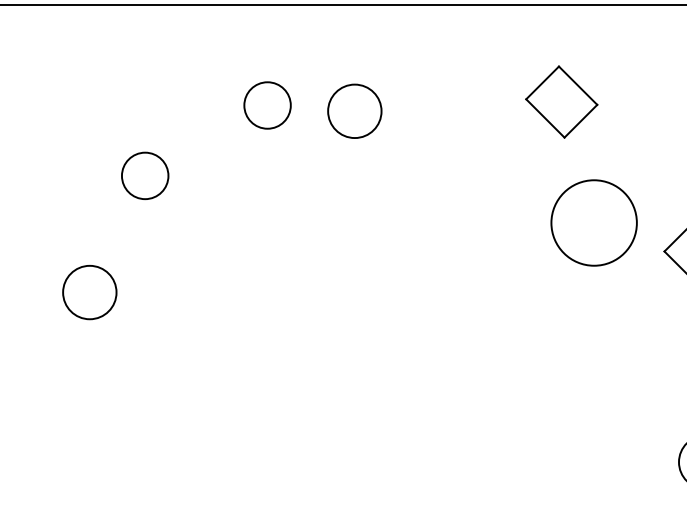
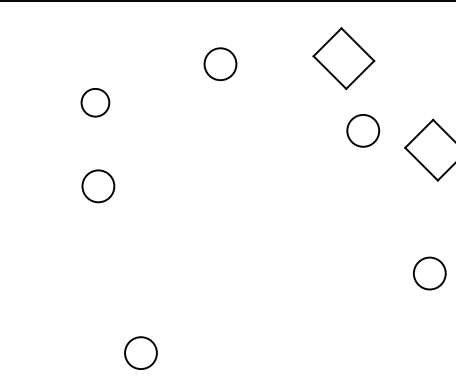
part: (561, 101) -> (343, 58), size x1.43
circle: (267, 105) -> (168, 60), removed
circle: (594, 222) -> (363, 130), size x0.62
circle: (89, 292) -> (98, 186), moved

